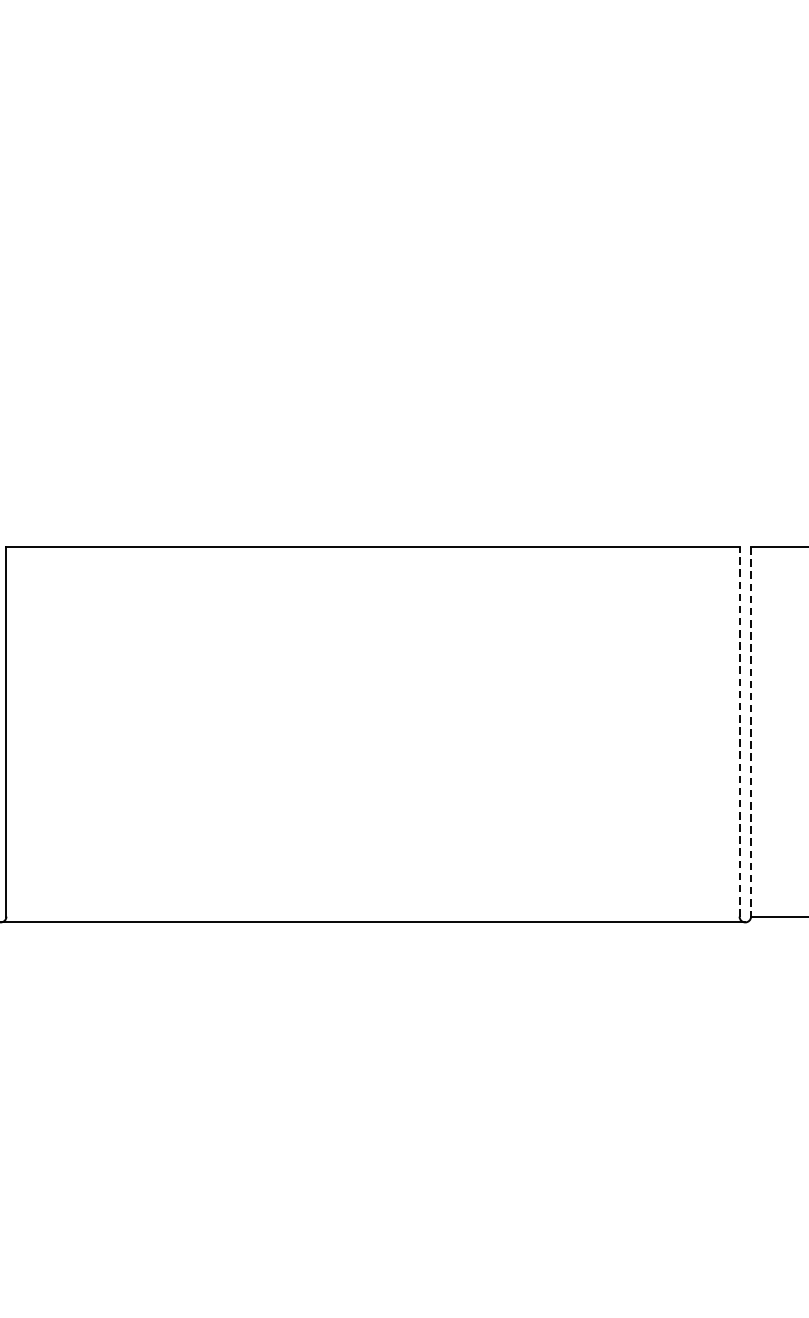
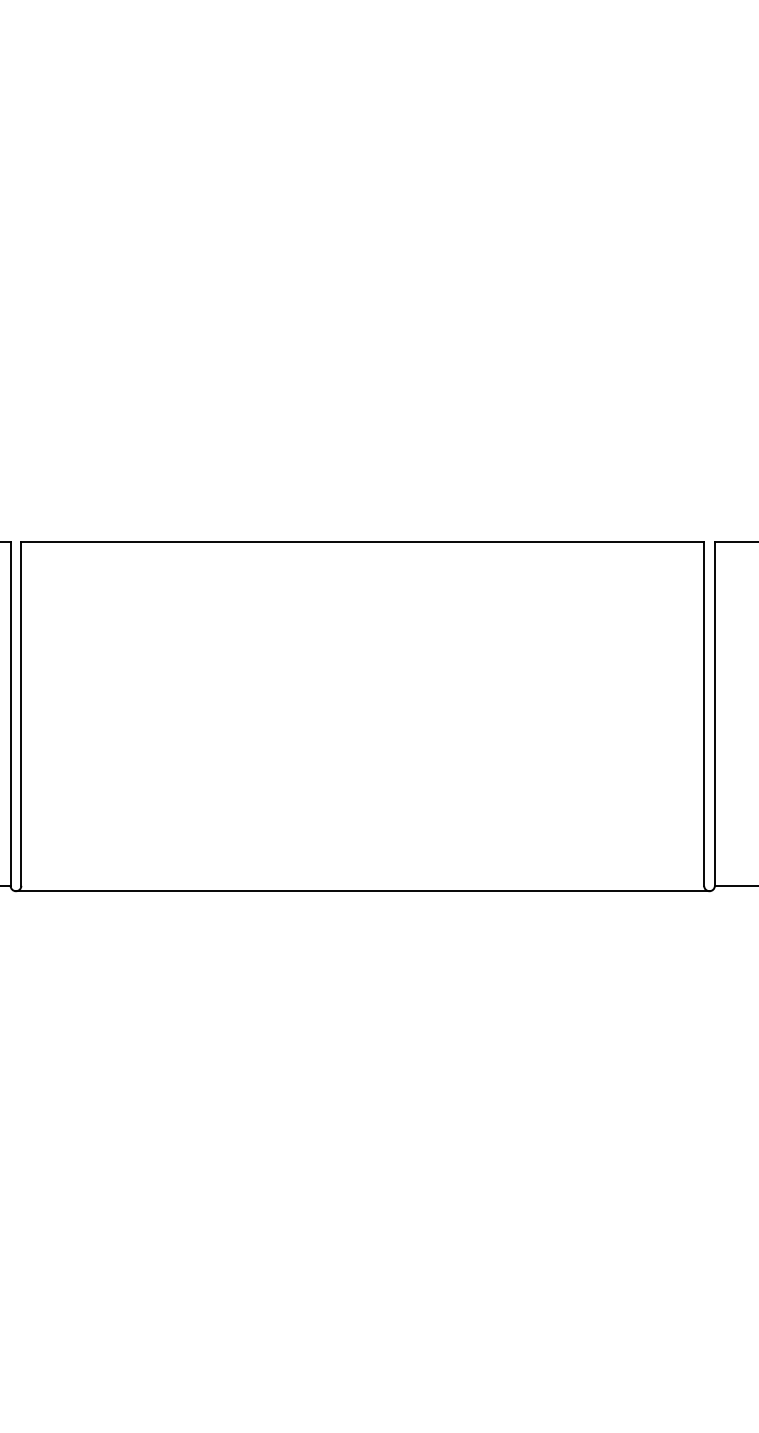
line: (739, 731) -> (704, 713), dashed -> solid
line: (750, 732) -> (714, 714), dashed -> solid

